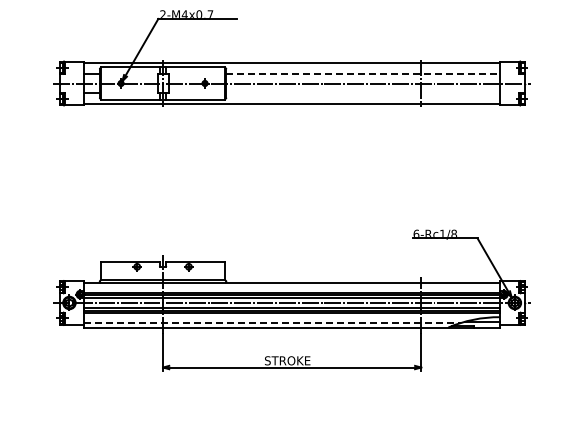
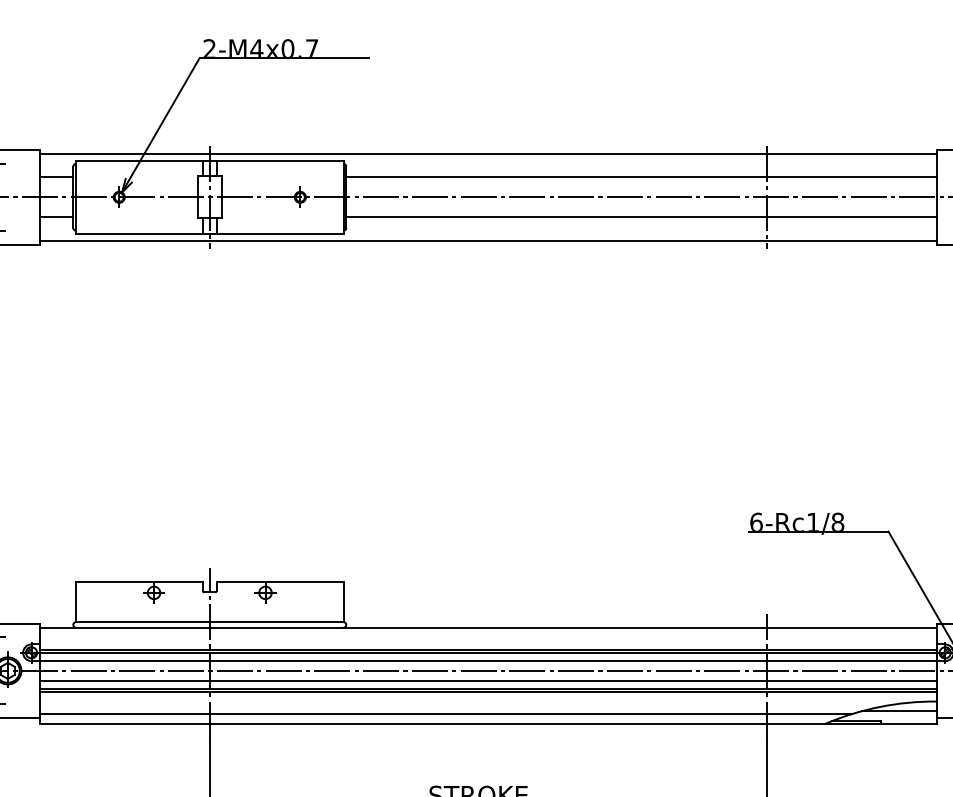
line: (363, 74) -> (642, 177), dashed -> solid
line: (363, 92) -> (642, 216), added
line: (273, 323) -> (448, 715), dashed -> solid

